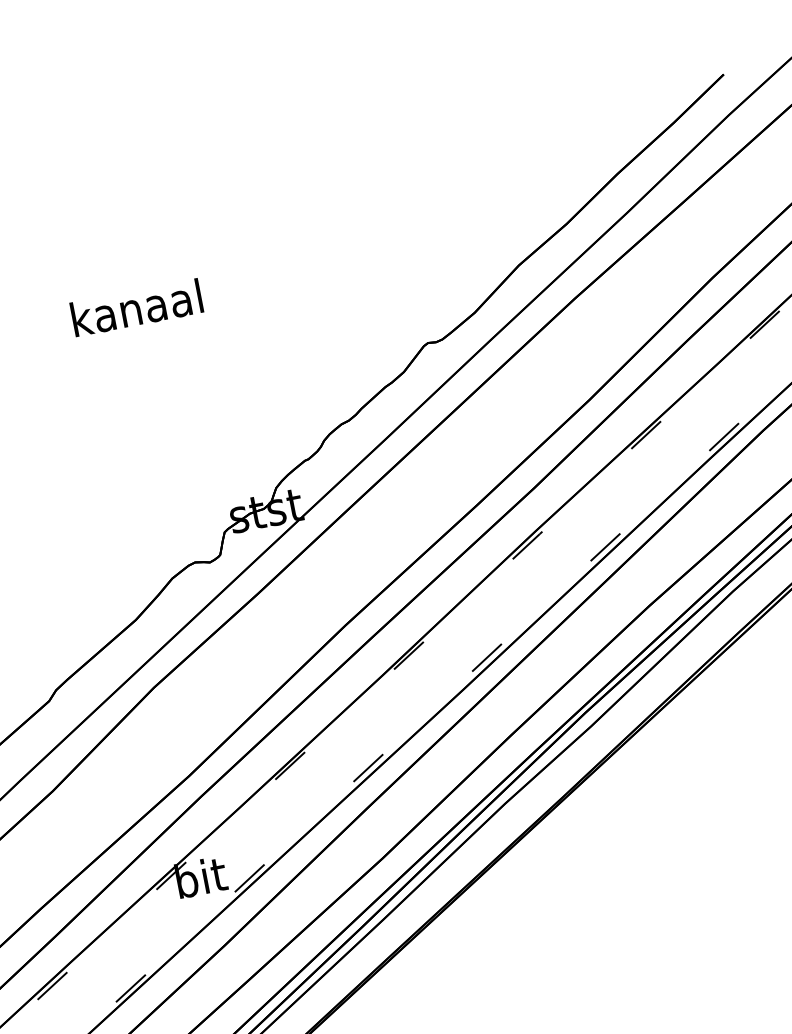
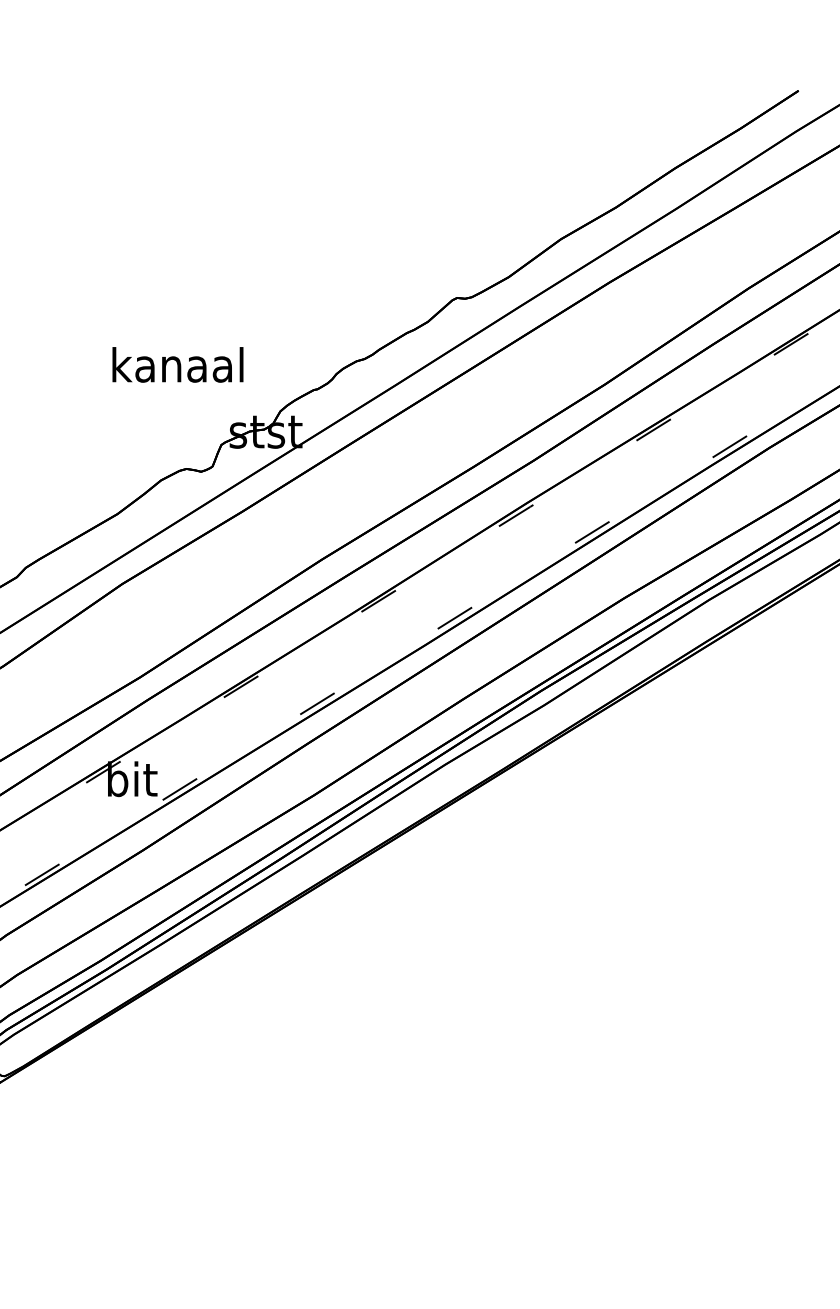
text: (136, 307) -> (177, 364), moved

